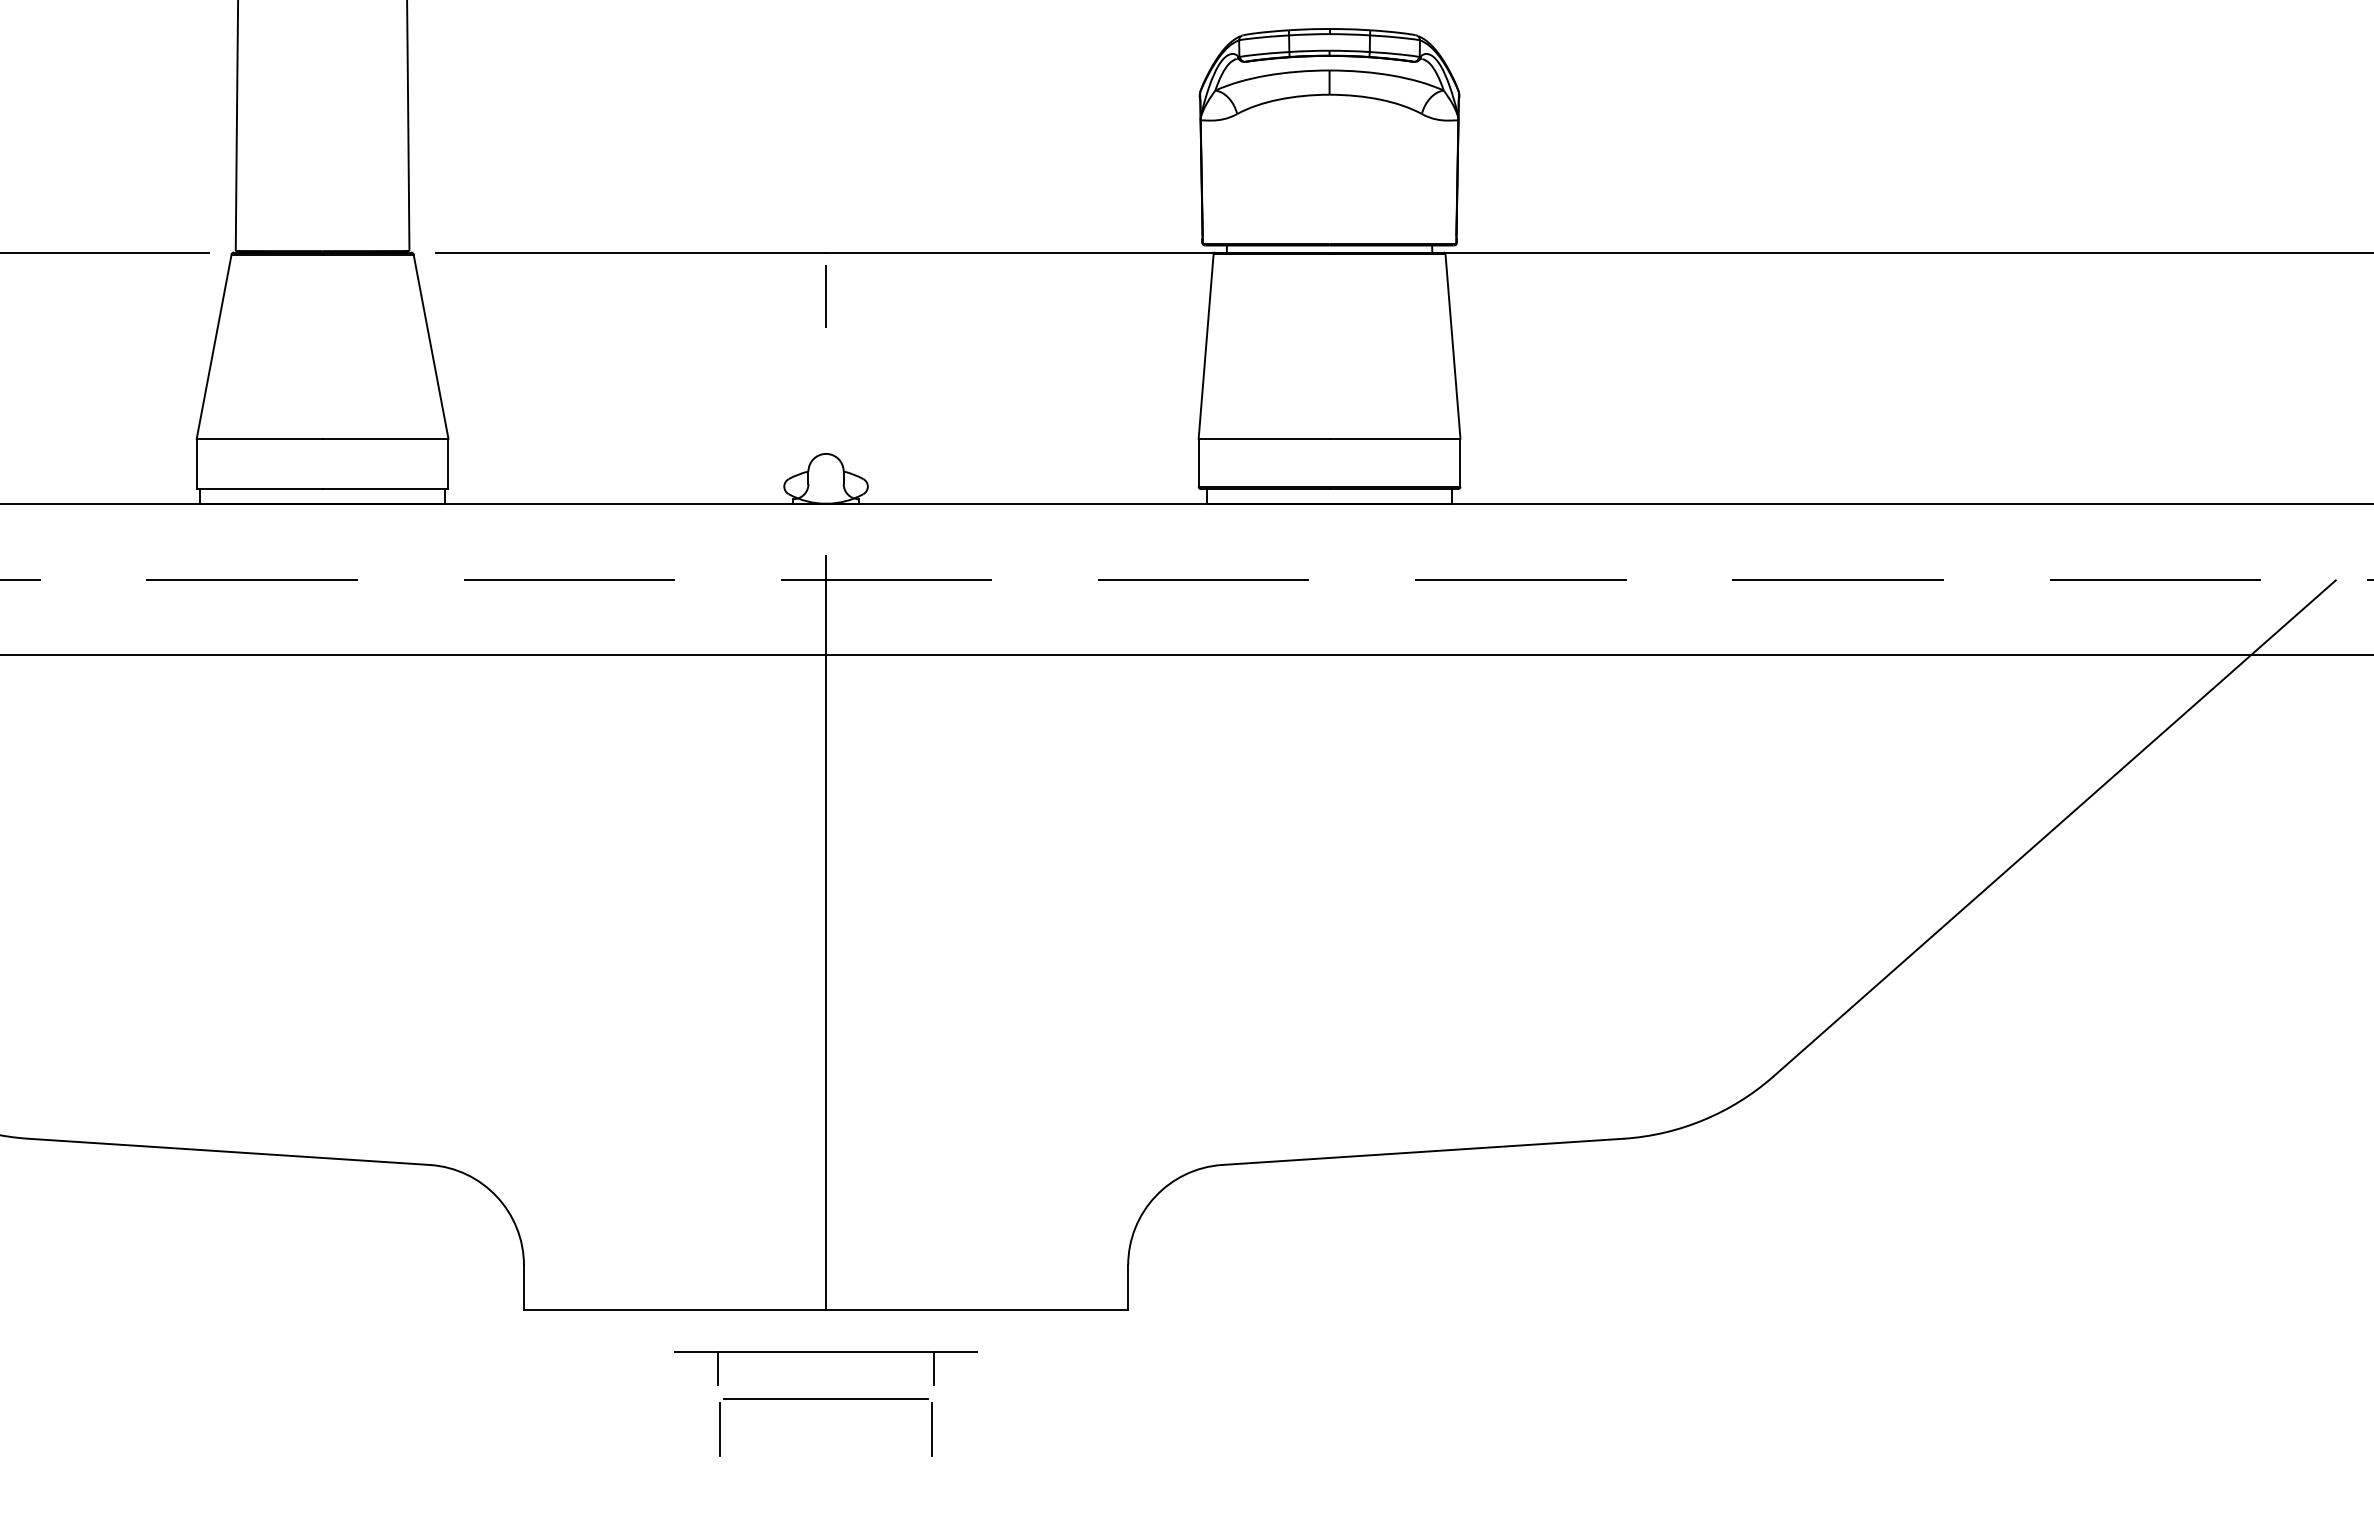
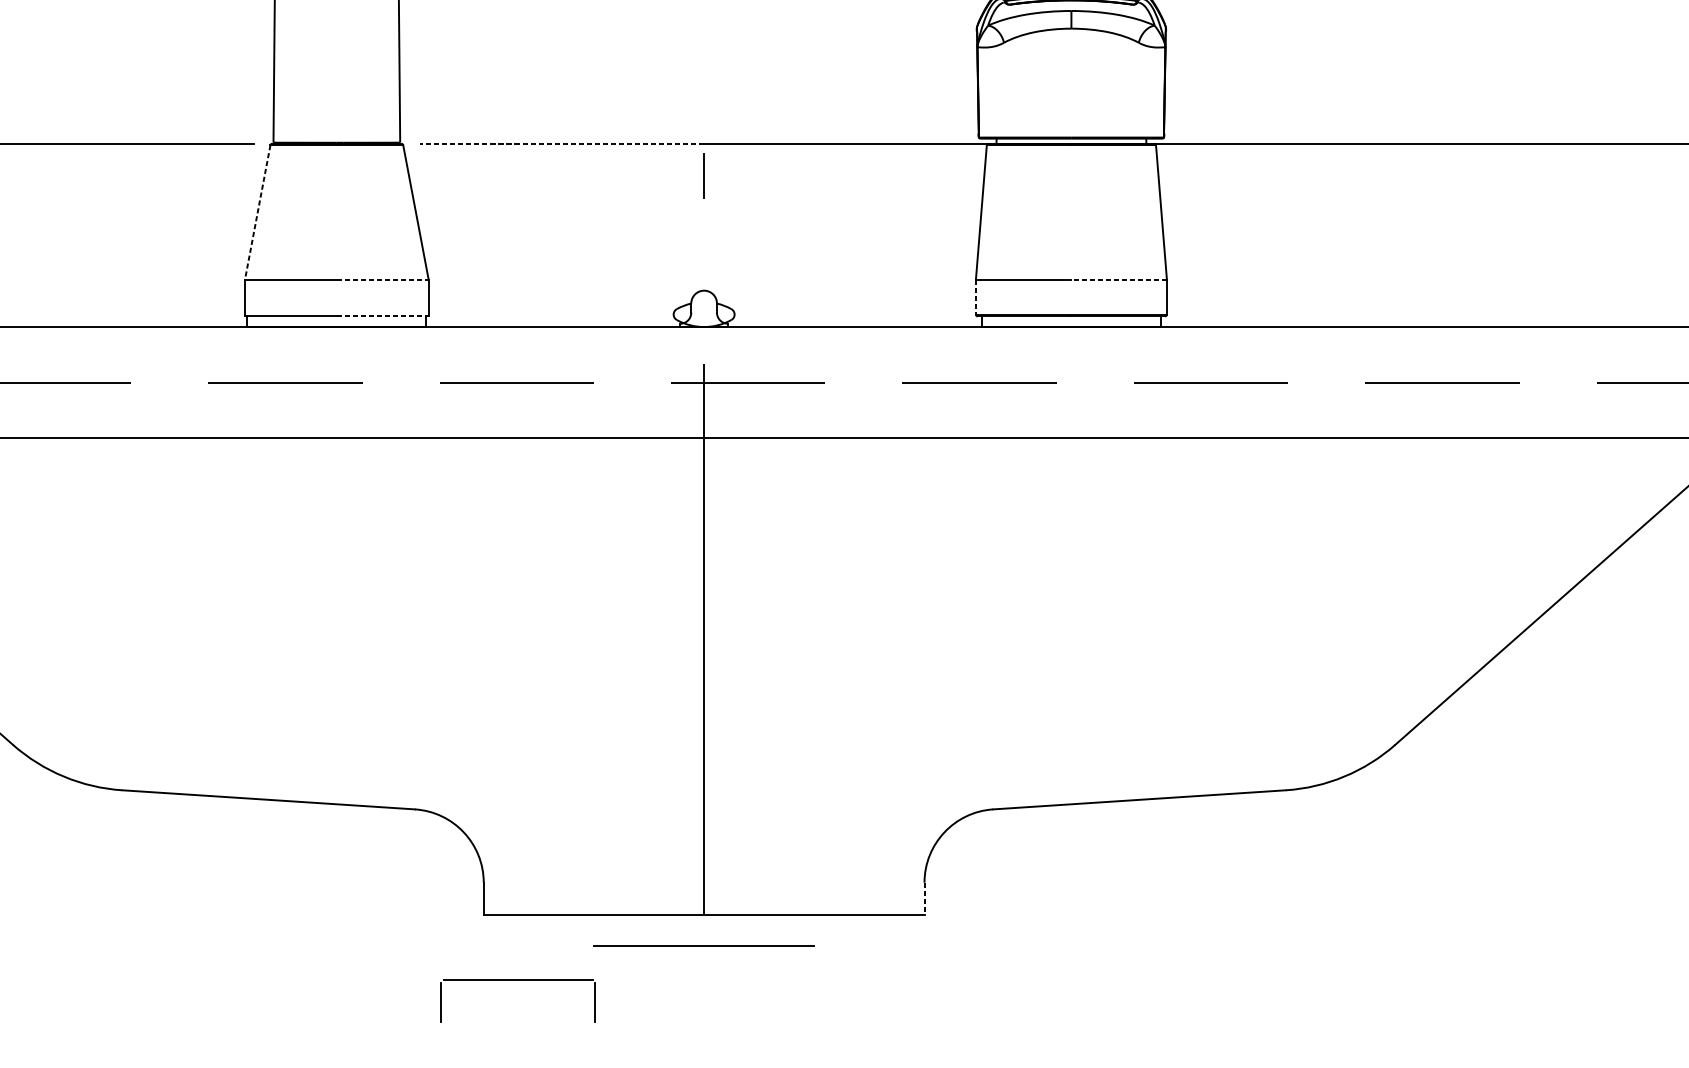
line: (631, 252) -> (562, 143), solid -> dashed
line: (214, 346) -> (257, 212), solid -> dashed
line: (385, 438) -> (382, 279), solid -> dashed
line: (1394, 438) -> (1118, 279), solid -> dashed
line: (1198, 462) -> (975, 296), solid -> dashed
line: (385, 489) -> (382, 316), solid -> dashed
line: (1128, 1288) -> (924, 899), solid -> dashed
line: (717, 1367) -> (624, 957), removed
line: (934, 1367) -> (783, 957), removed
part: (825, 1399) -> (517, 980), moved

